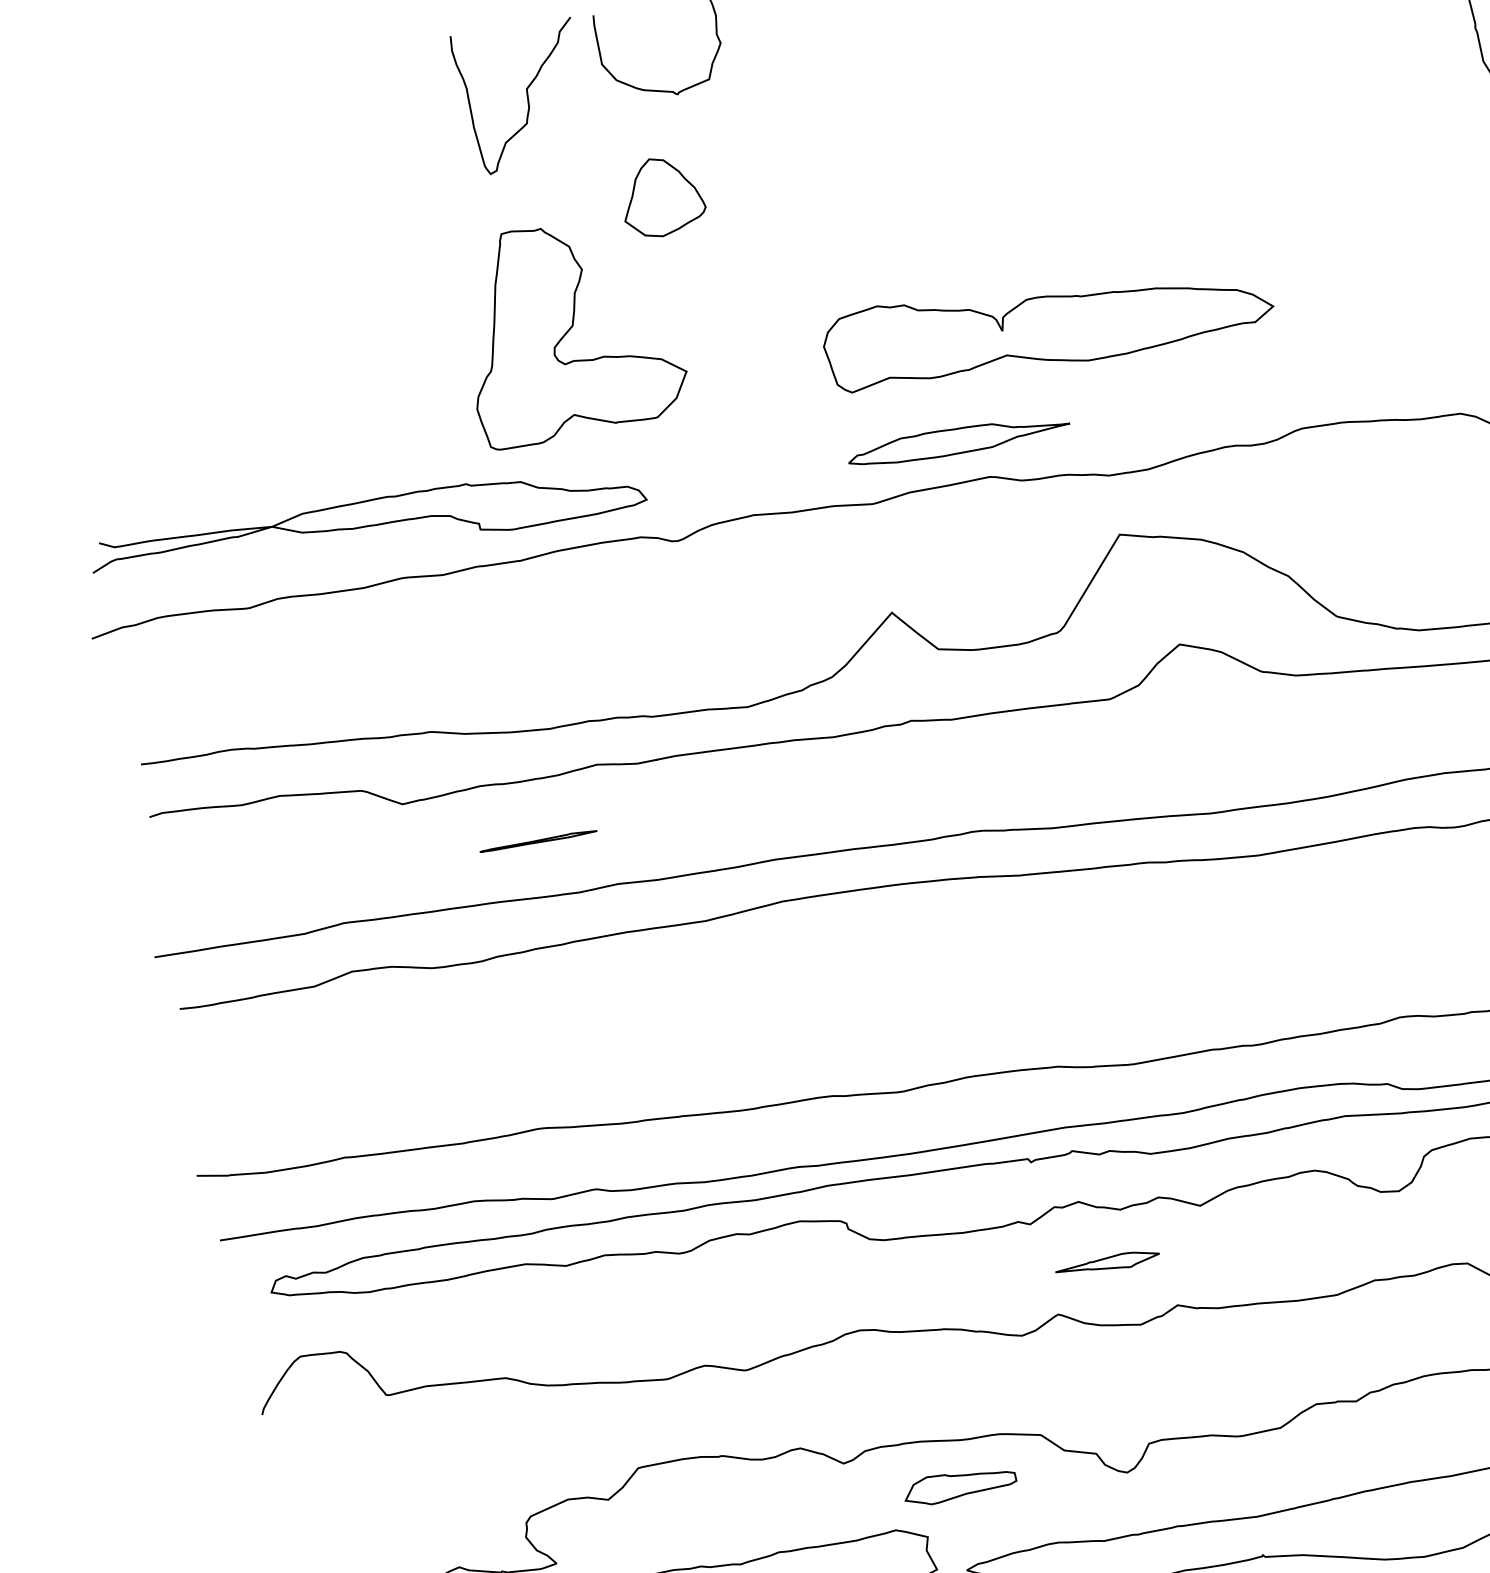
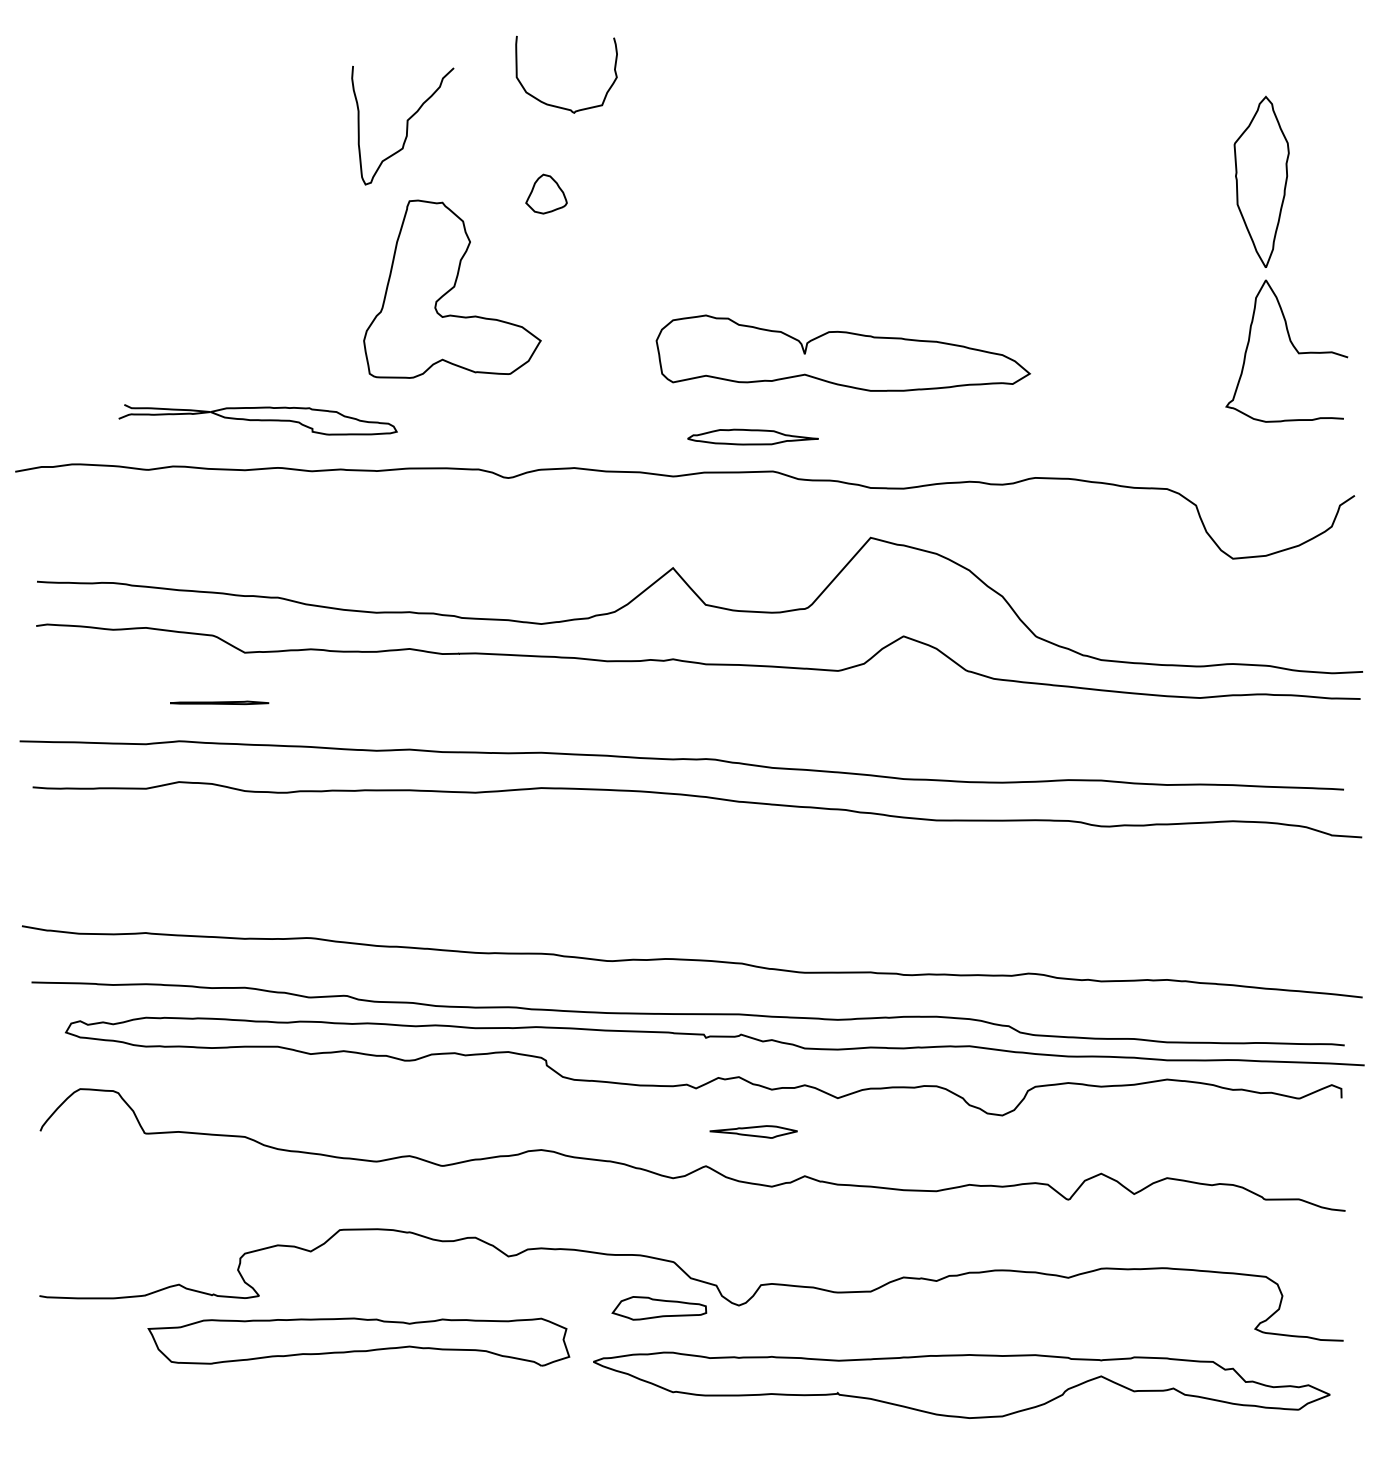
curve: (526, 95) -> (406, 125), moved
part: (662, 195) -> (546, 193), size x0.6
part: (957, 439) -> (752, 436), size x0.7
part: (367, 525) -> (257, 419), size x0.6
part: (538, 840) -> (219, 702), moved
part: (960, 1485) -> (659, 1308), moved

